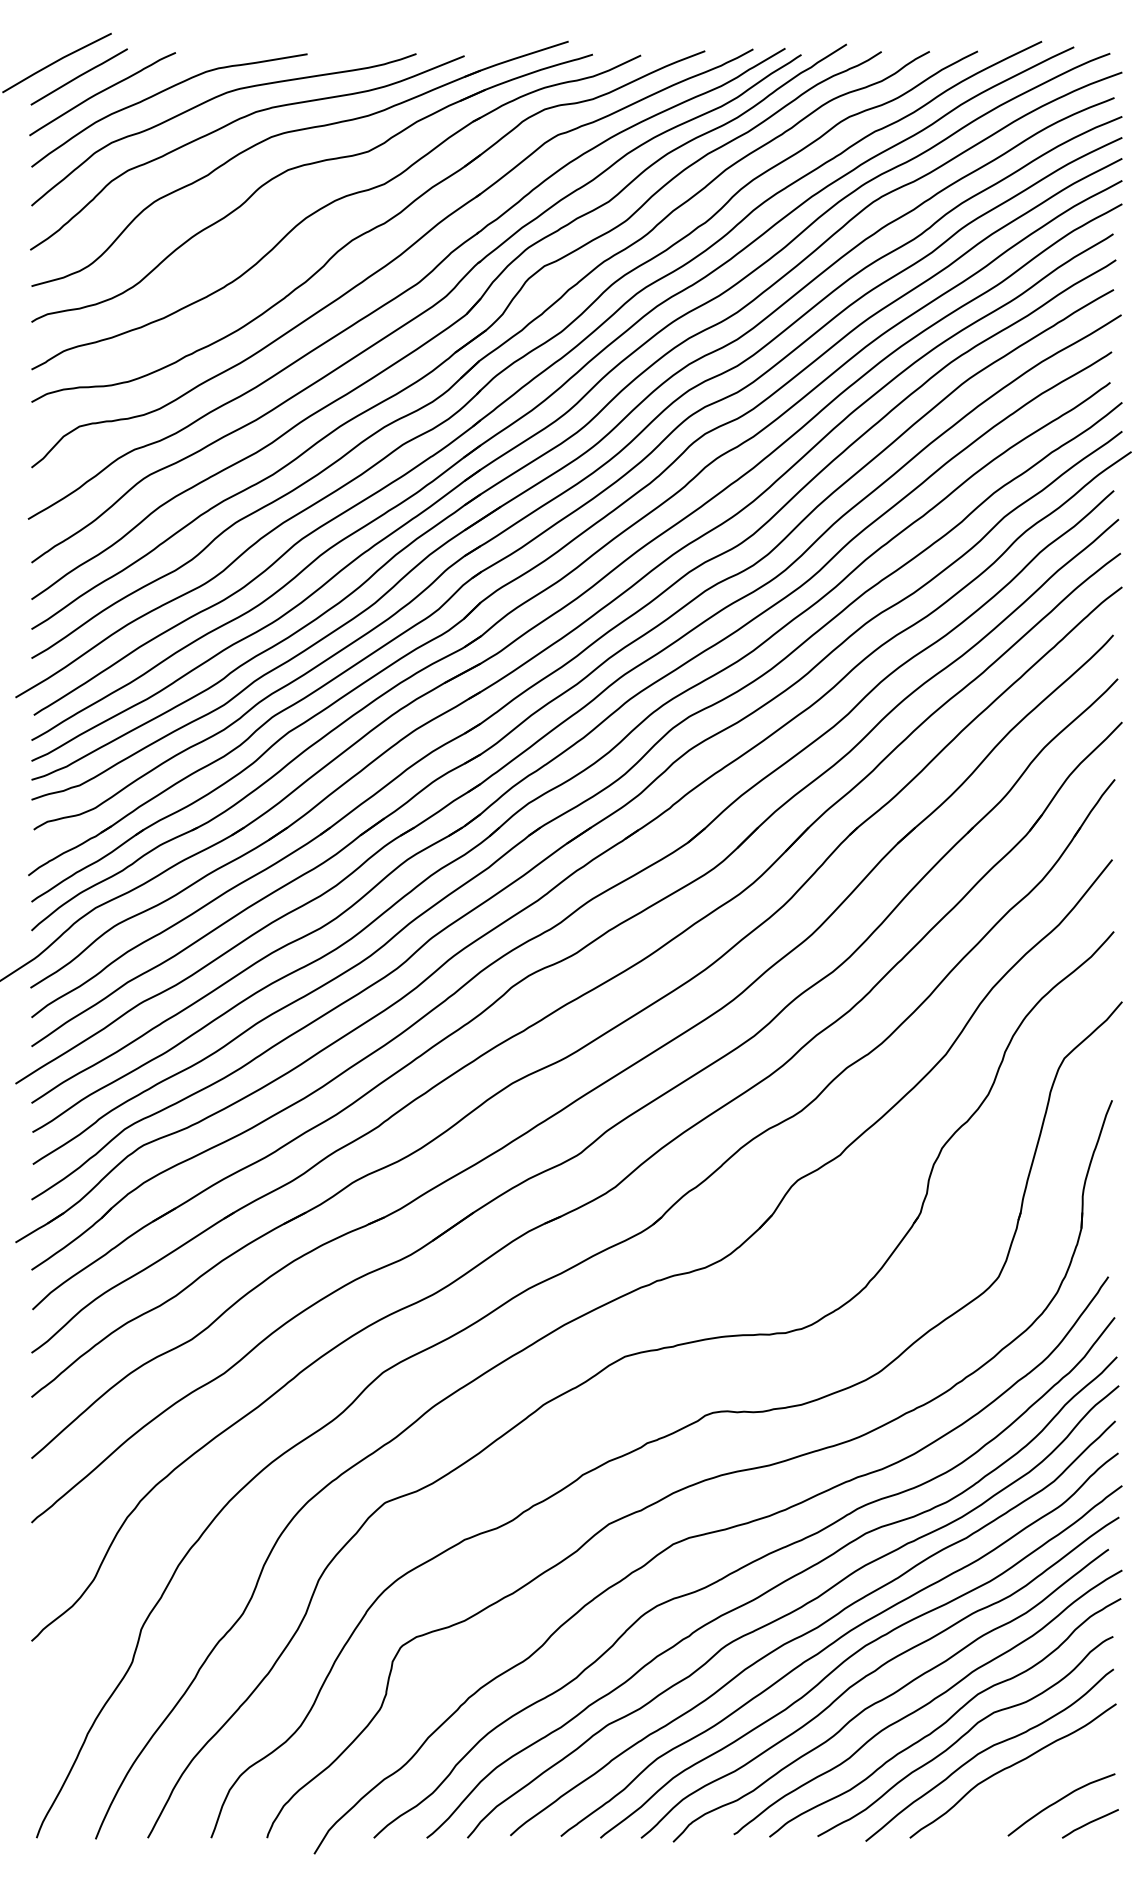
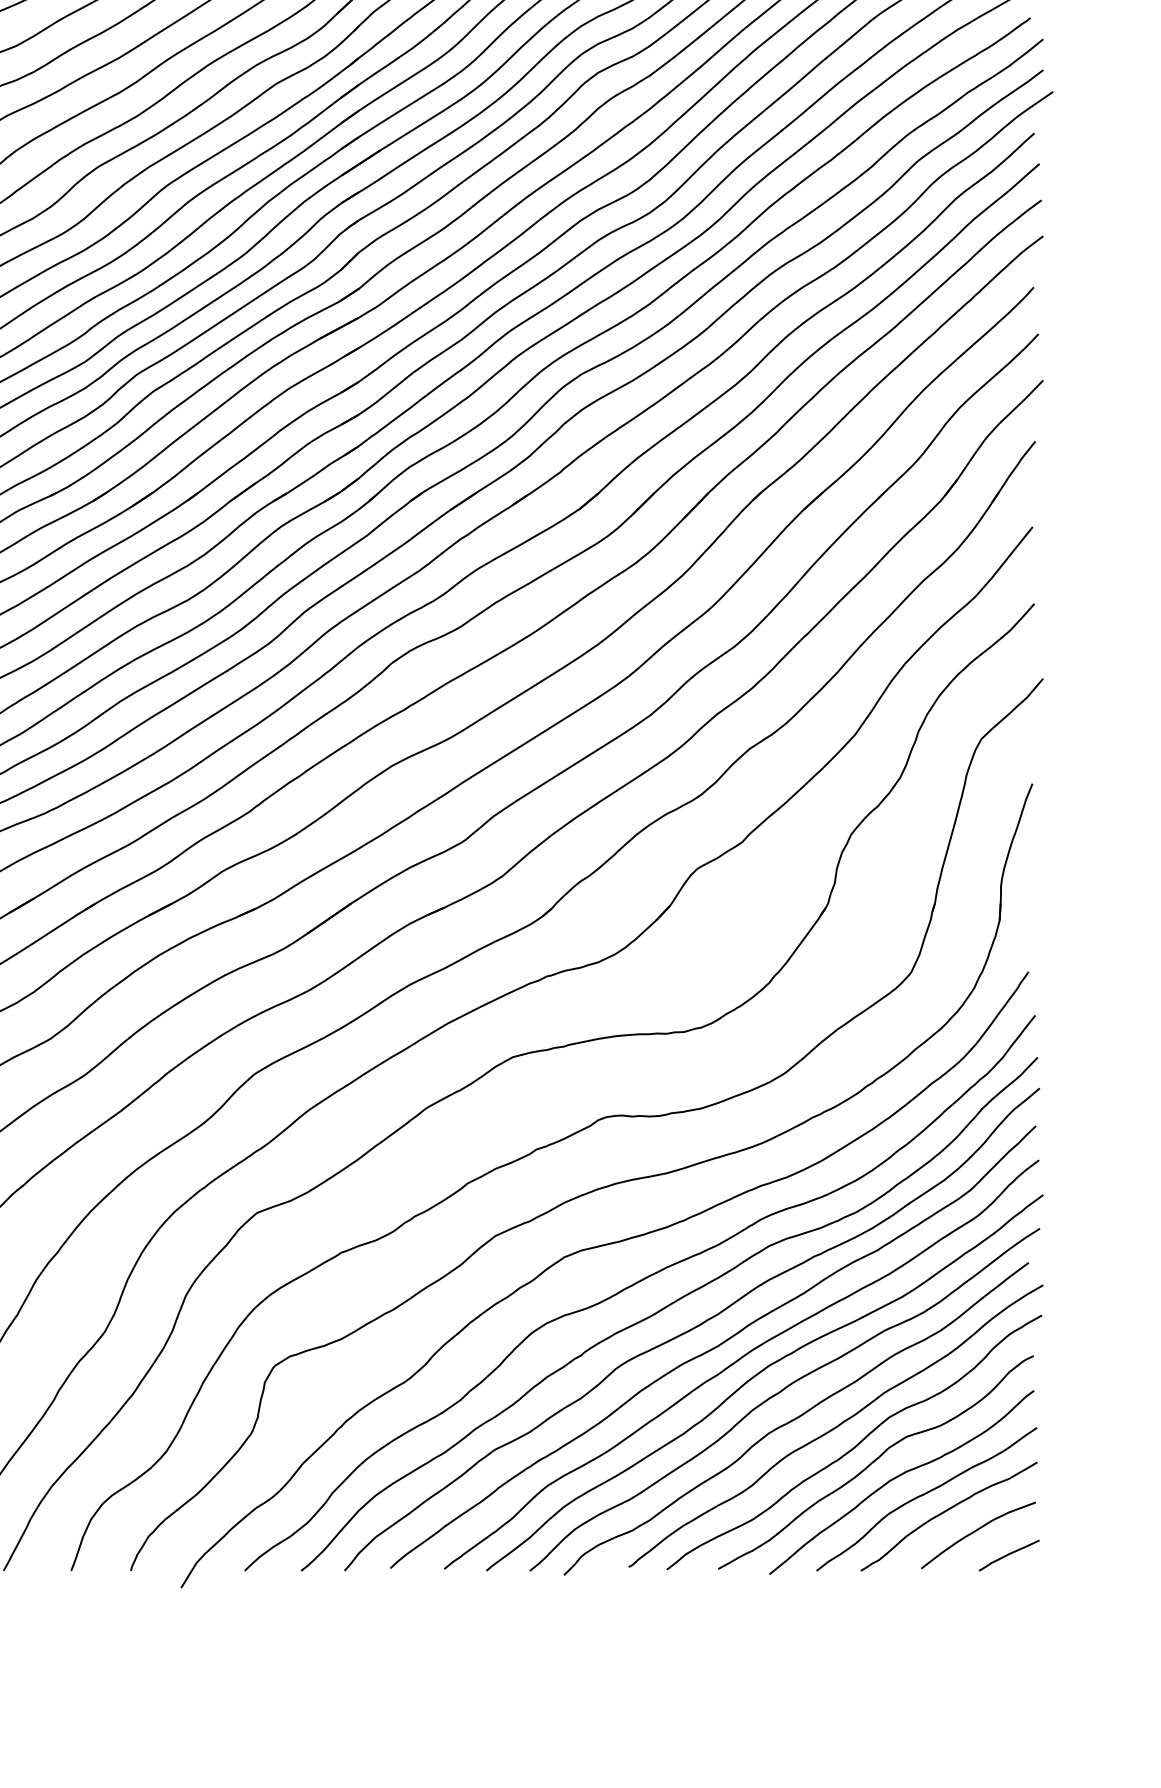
curve: (1032, 1782) -> (947, 1511), added

